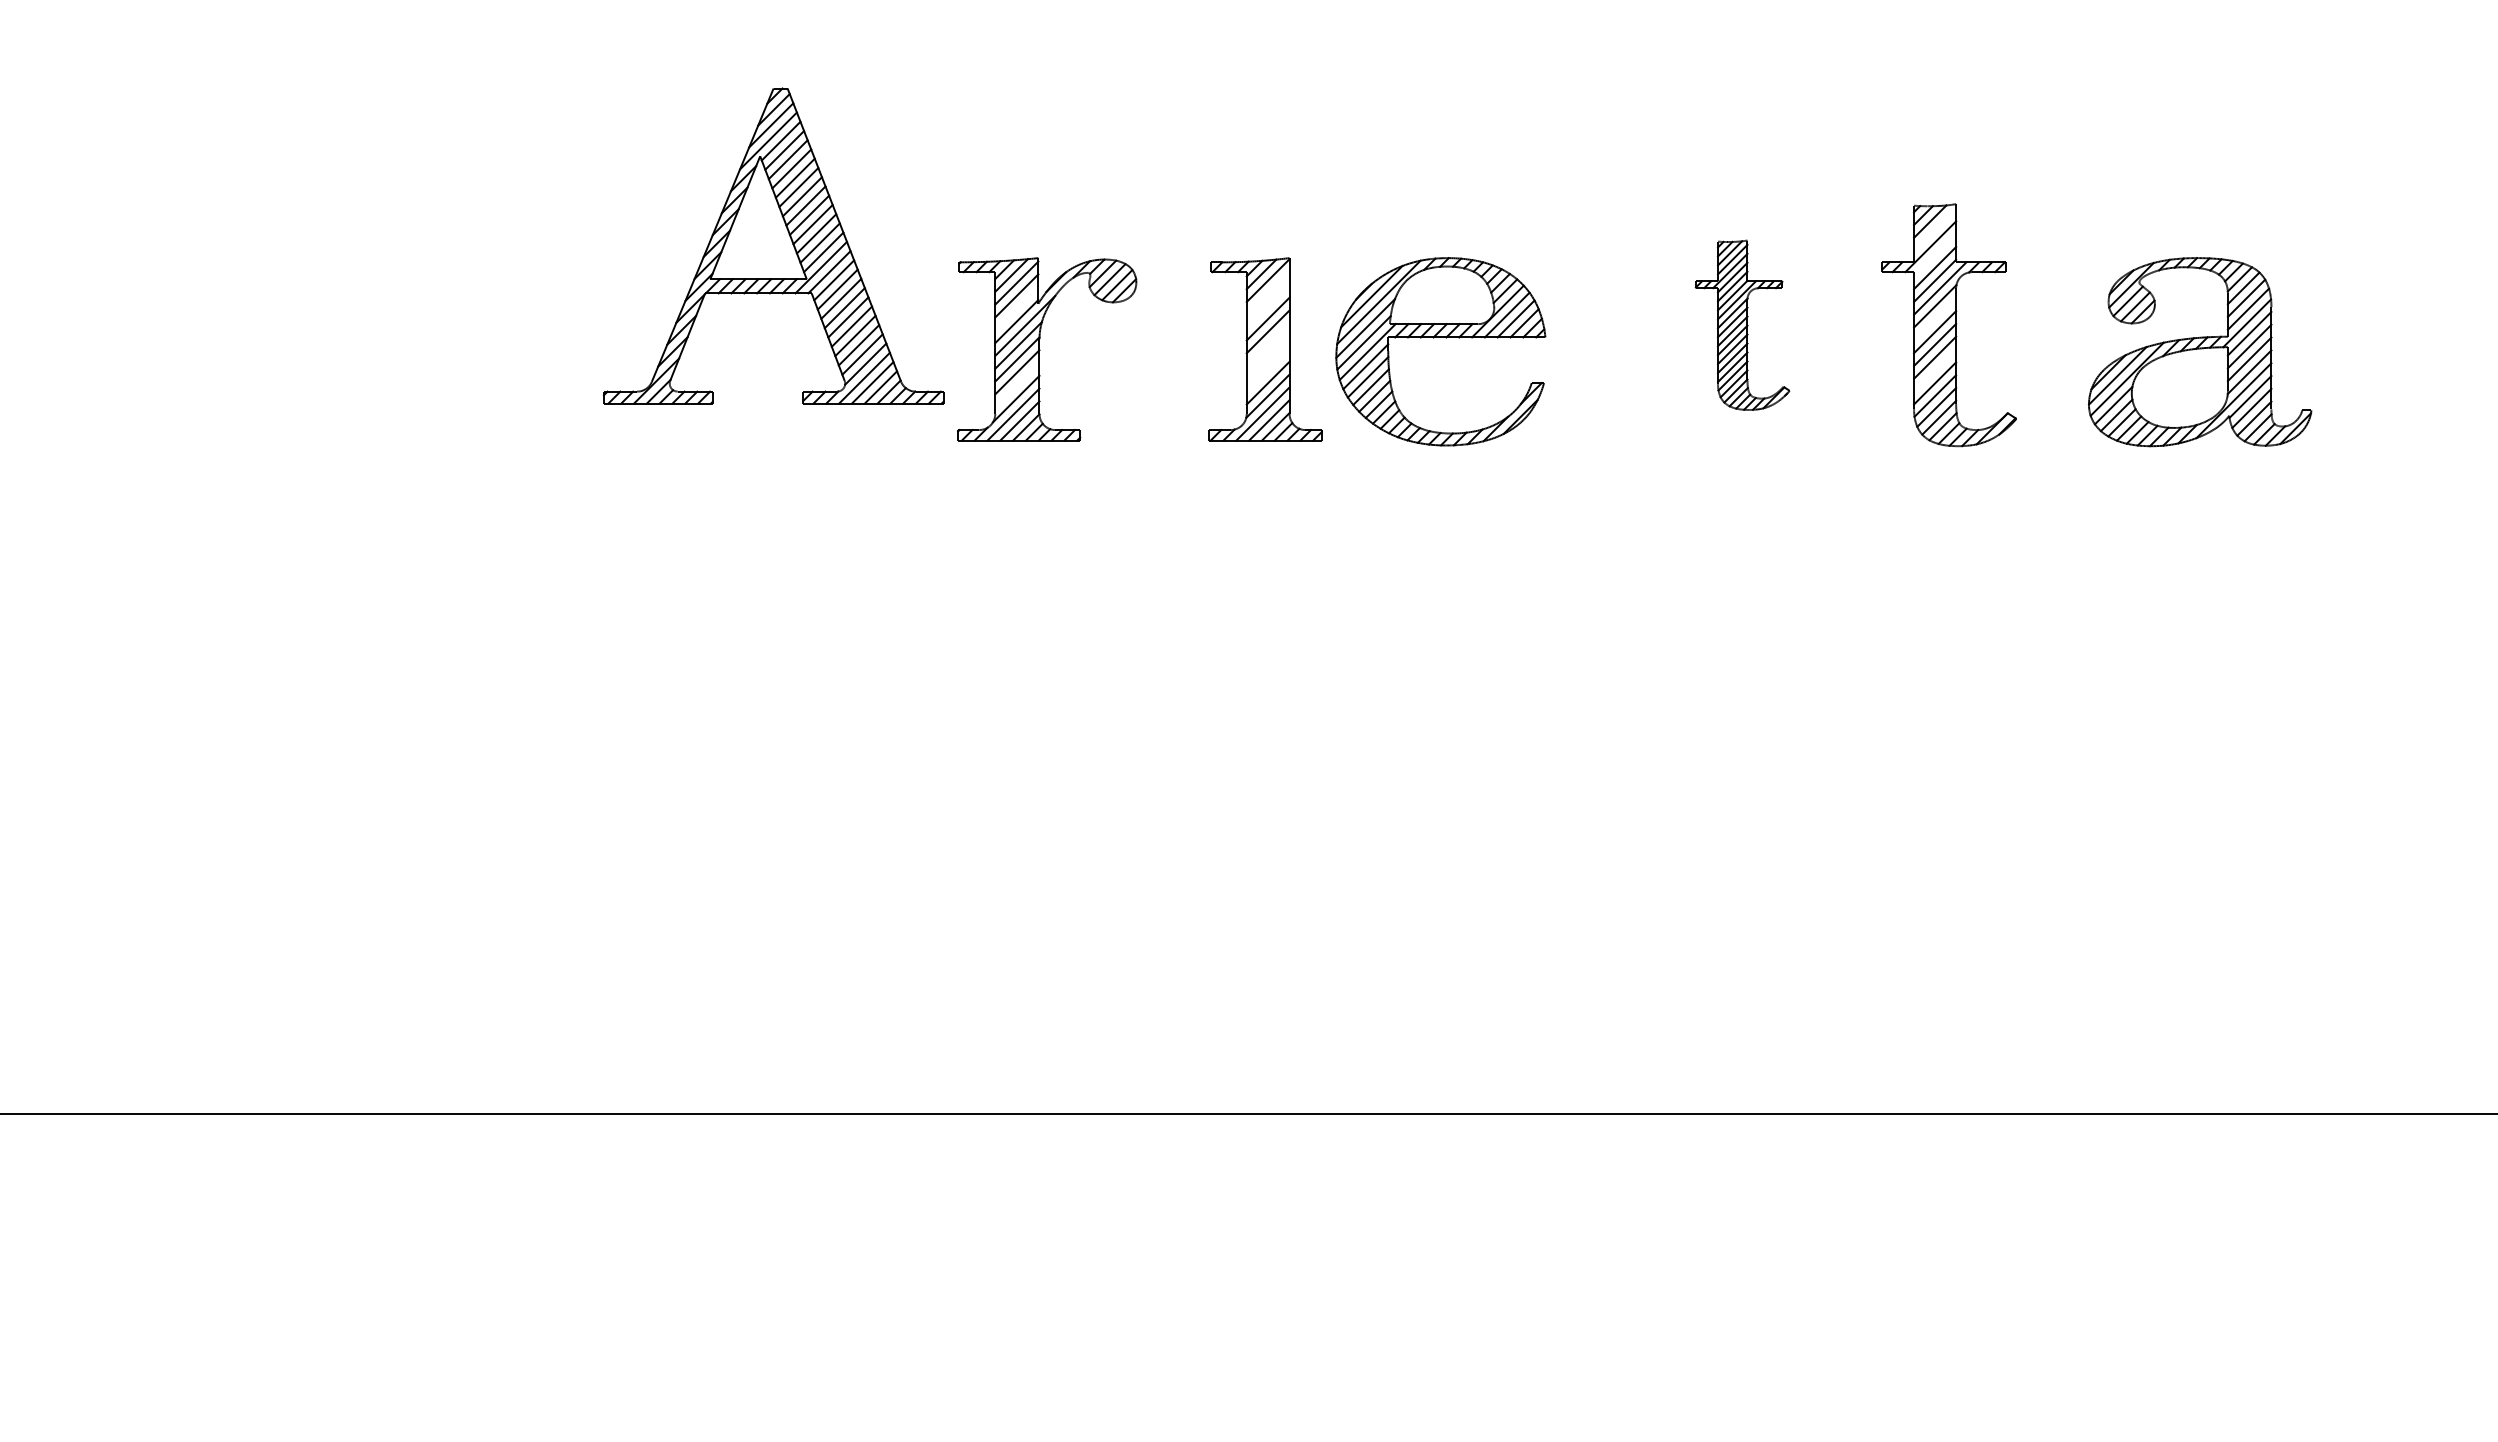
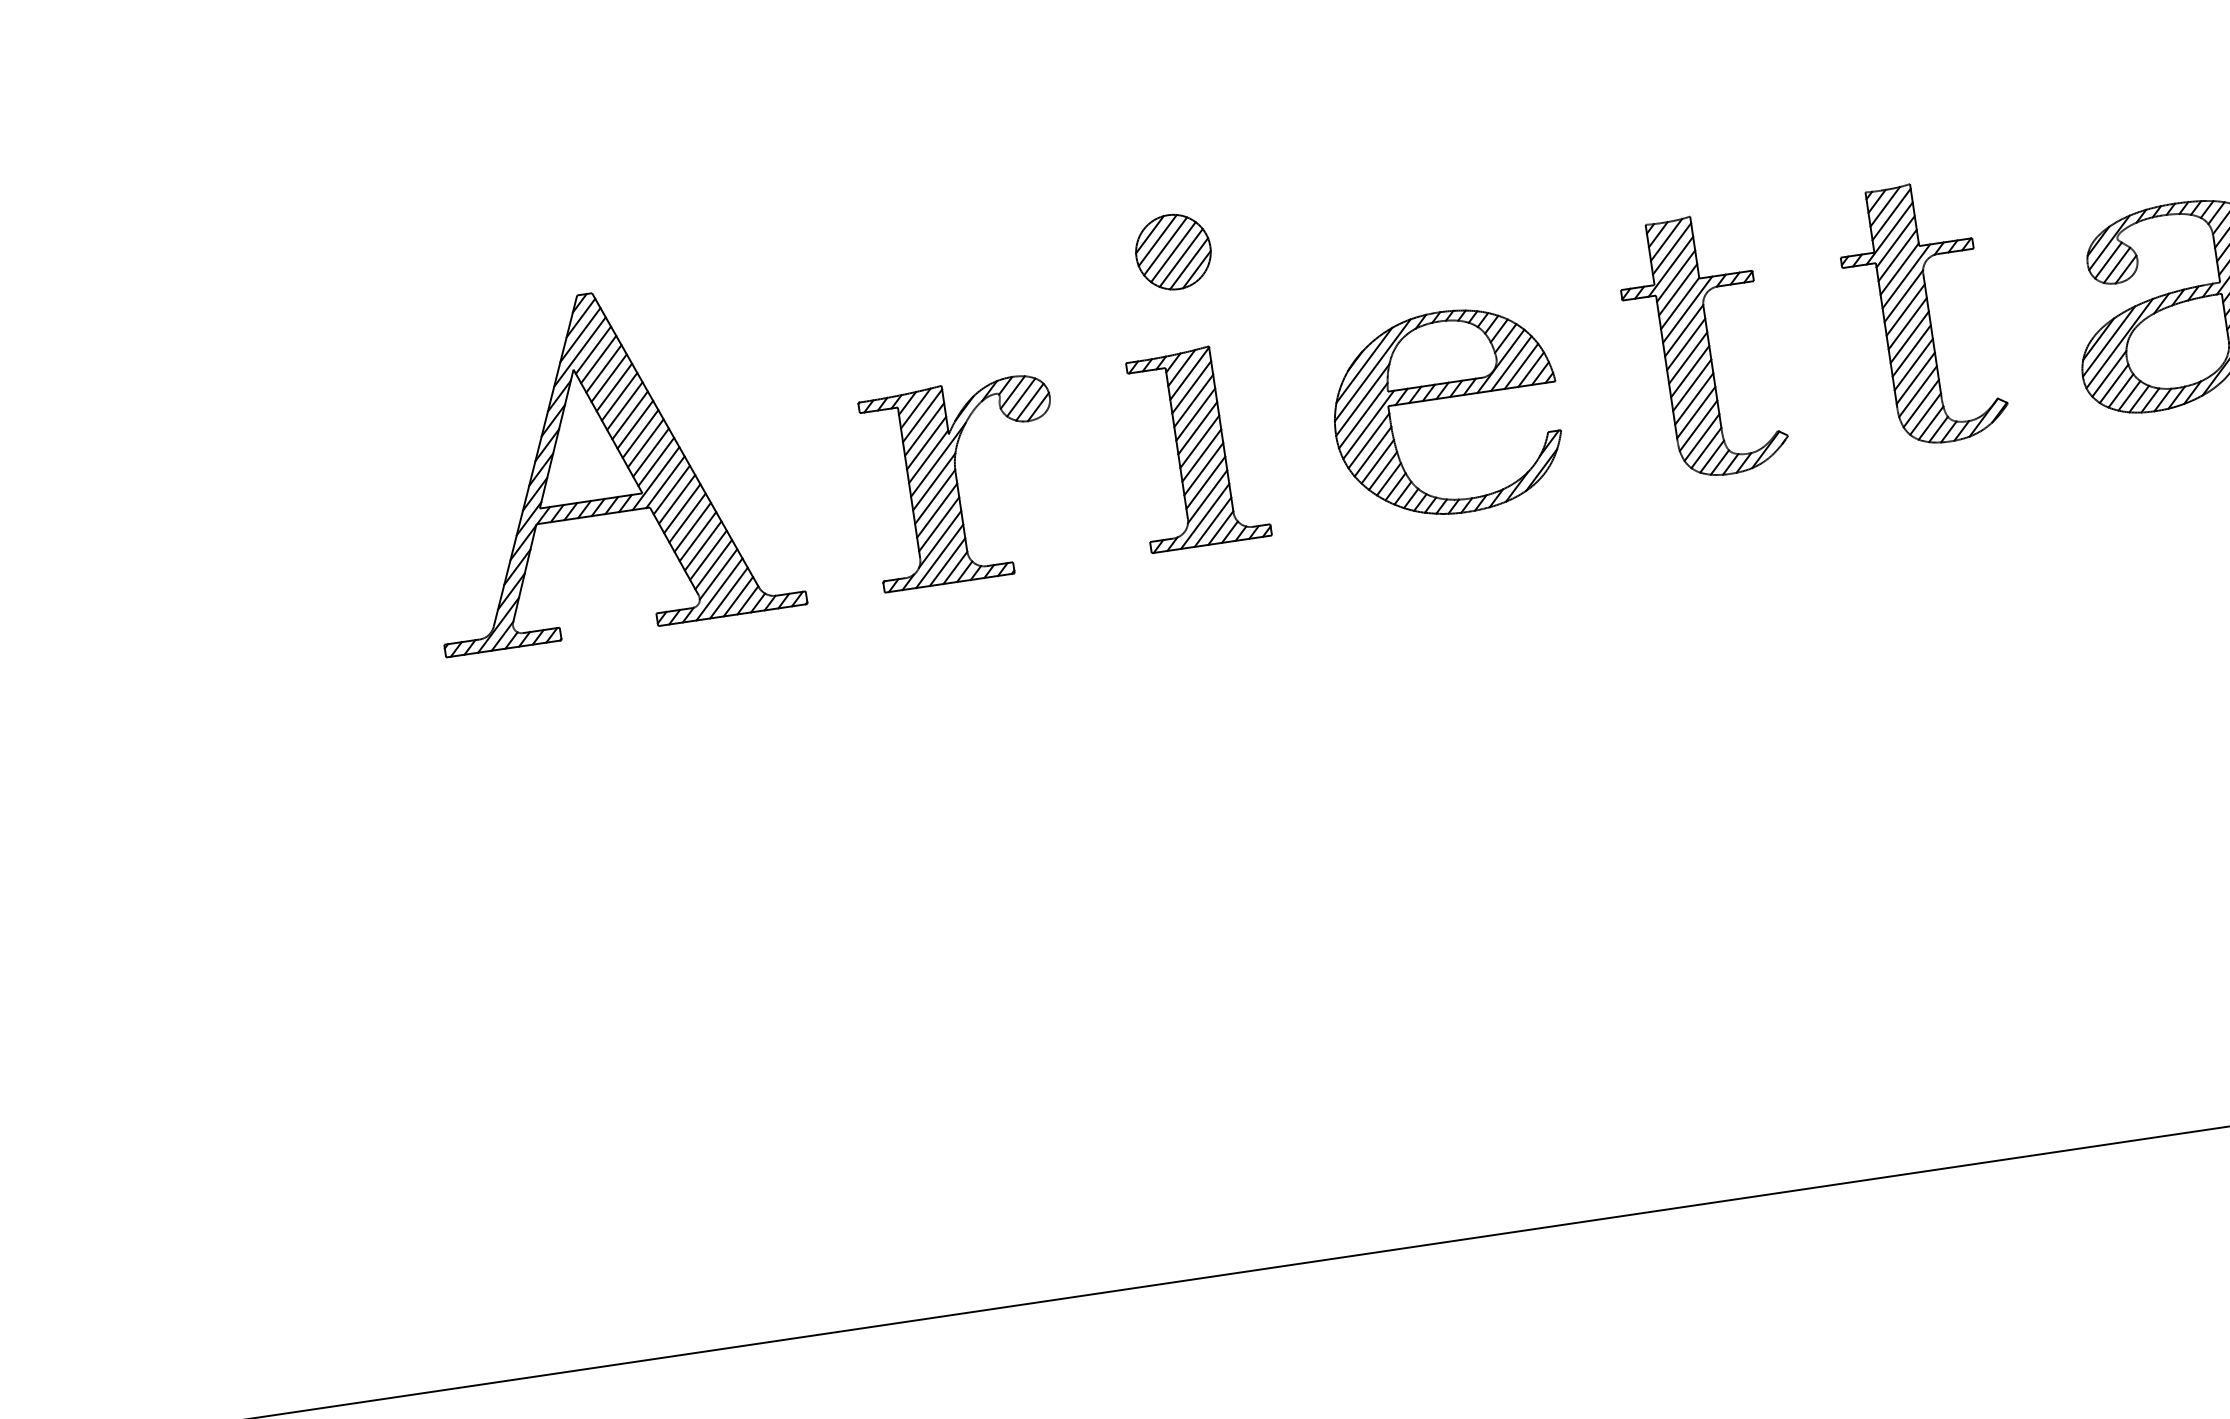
part: (1269, 166) -> (1173, 251), added
line: (1935, 229) -> (1892, 214), added
part: (773, 245) -> (601, 462), moved
line: (1935, 255) -> (1896, 242), added
line: (1267, 293) -> (1191, 387), added
line: (1267, 305) -> (1192, 400), added
line: (1016, 308) -> (926, 442), added
line: (1935, 319) -> (1906, 310), added
part: (1742, 325) -> (1701, 346), size x1.43
part: (1440, 337) -> (1443, 398), moved
line: (1267, 344) -> (1199, 441), added
line: (1267, 357) -> (1201, 455), added
line: (1267, 369) -> (1202, 468), added
line: (1935, 370) -> (1914, 364), added
line: (1017, 385) -> (939, 524), added

